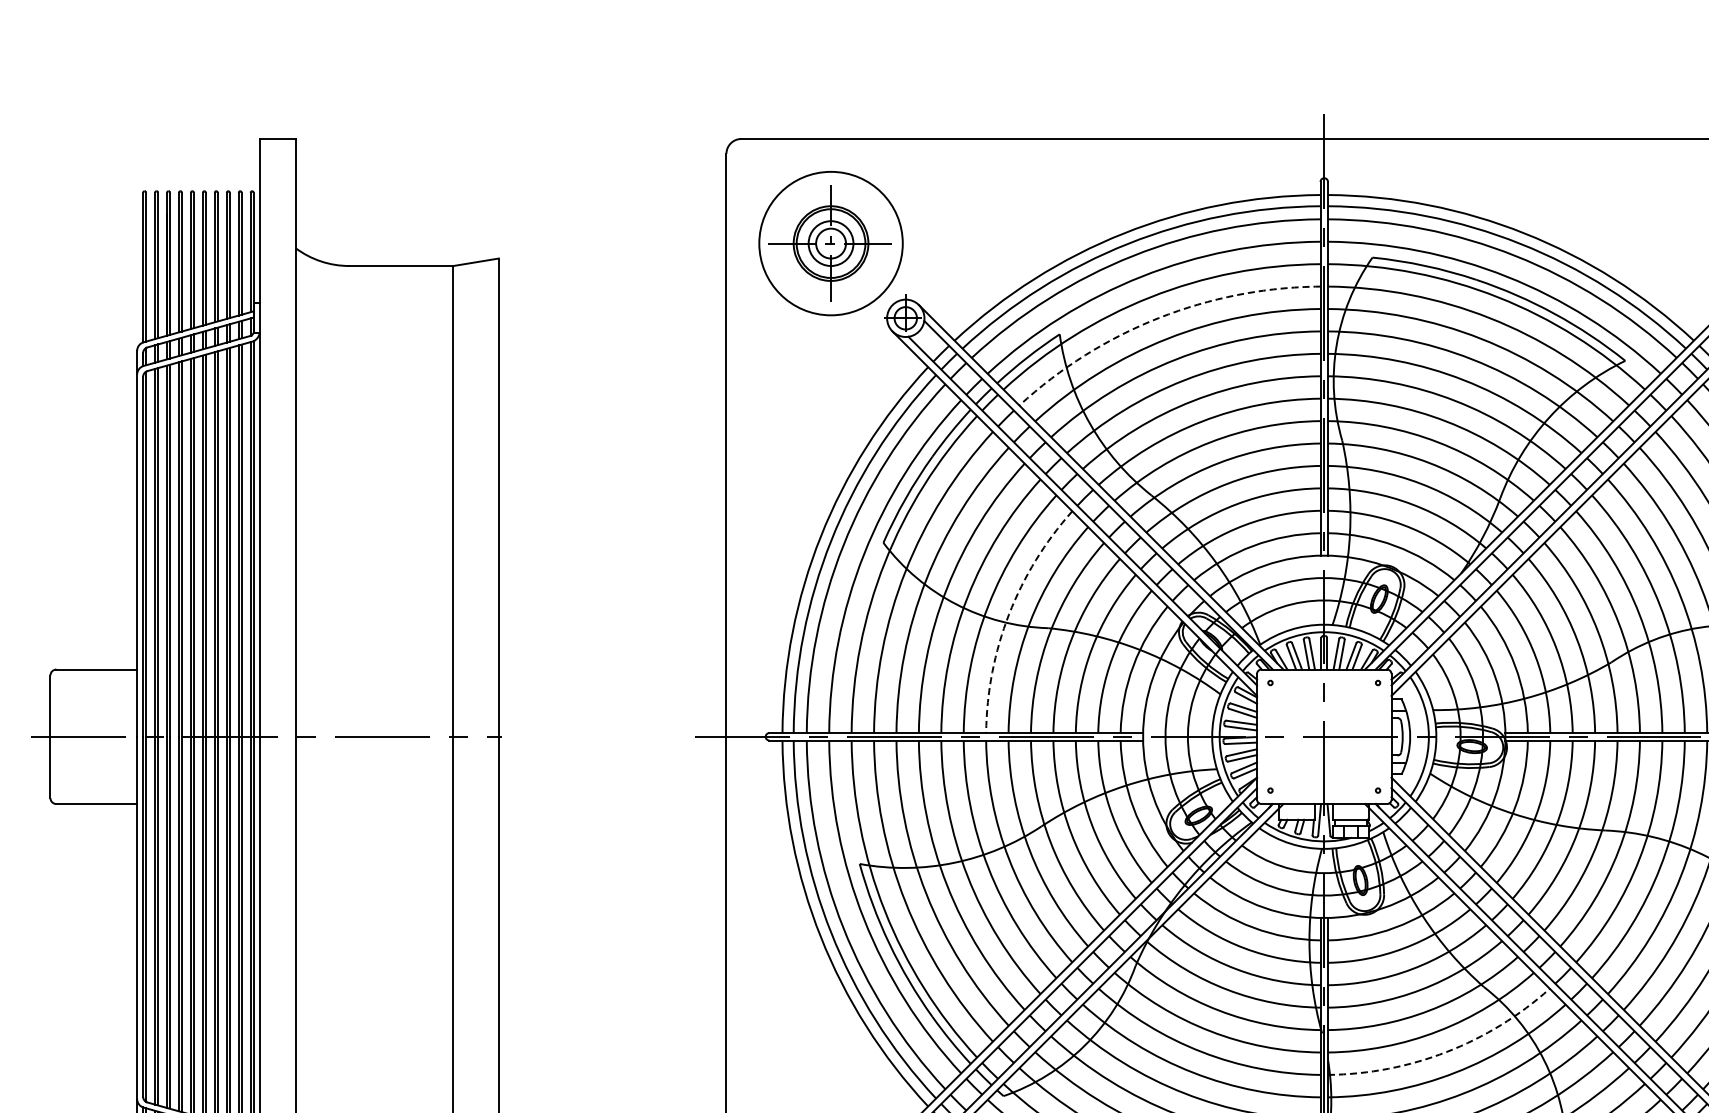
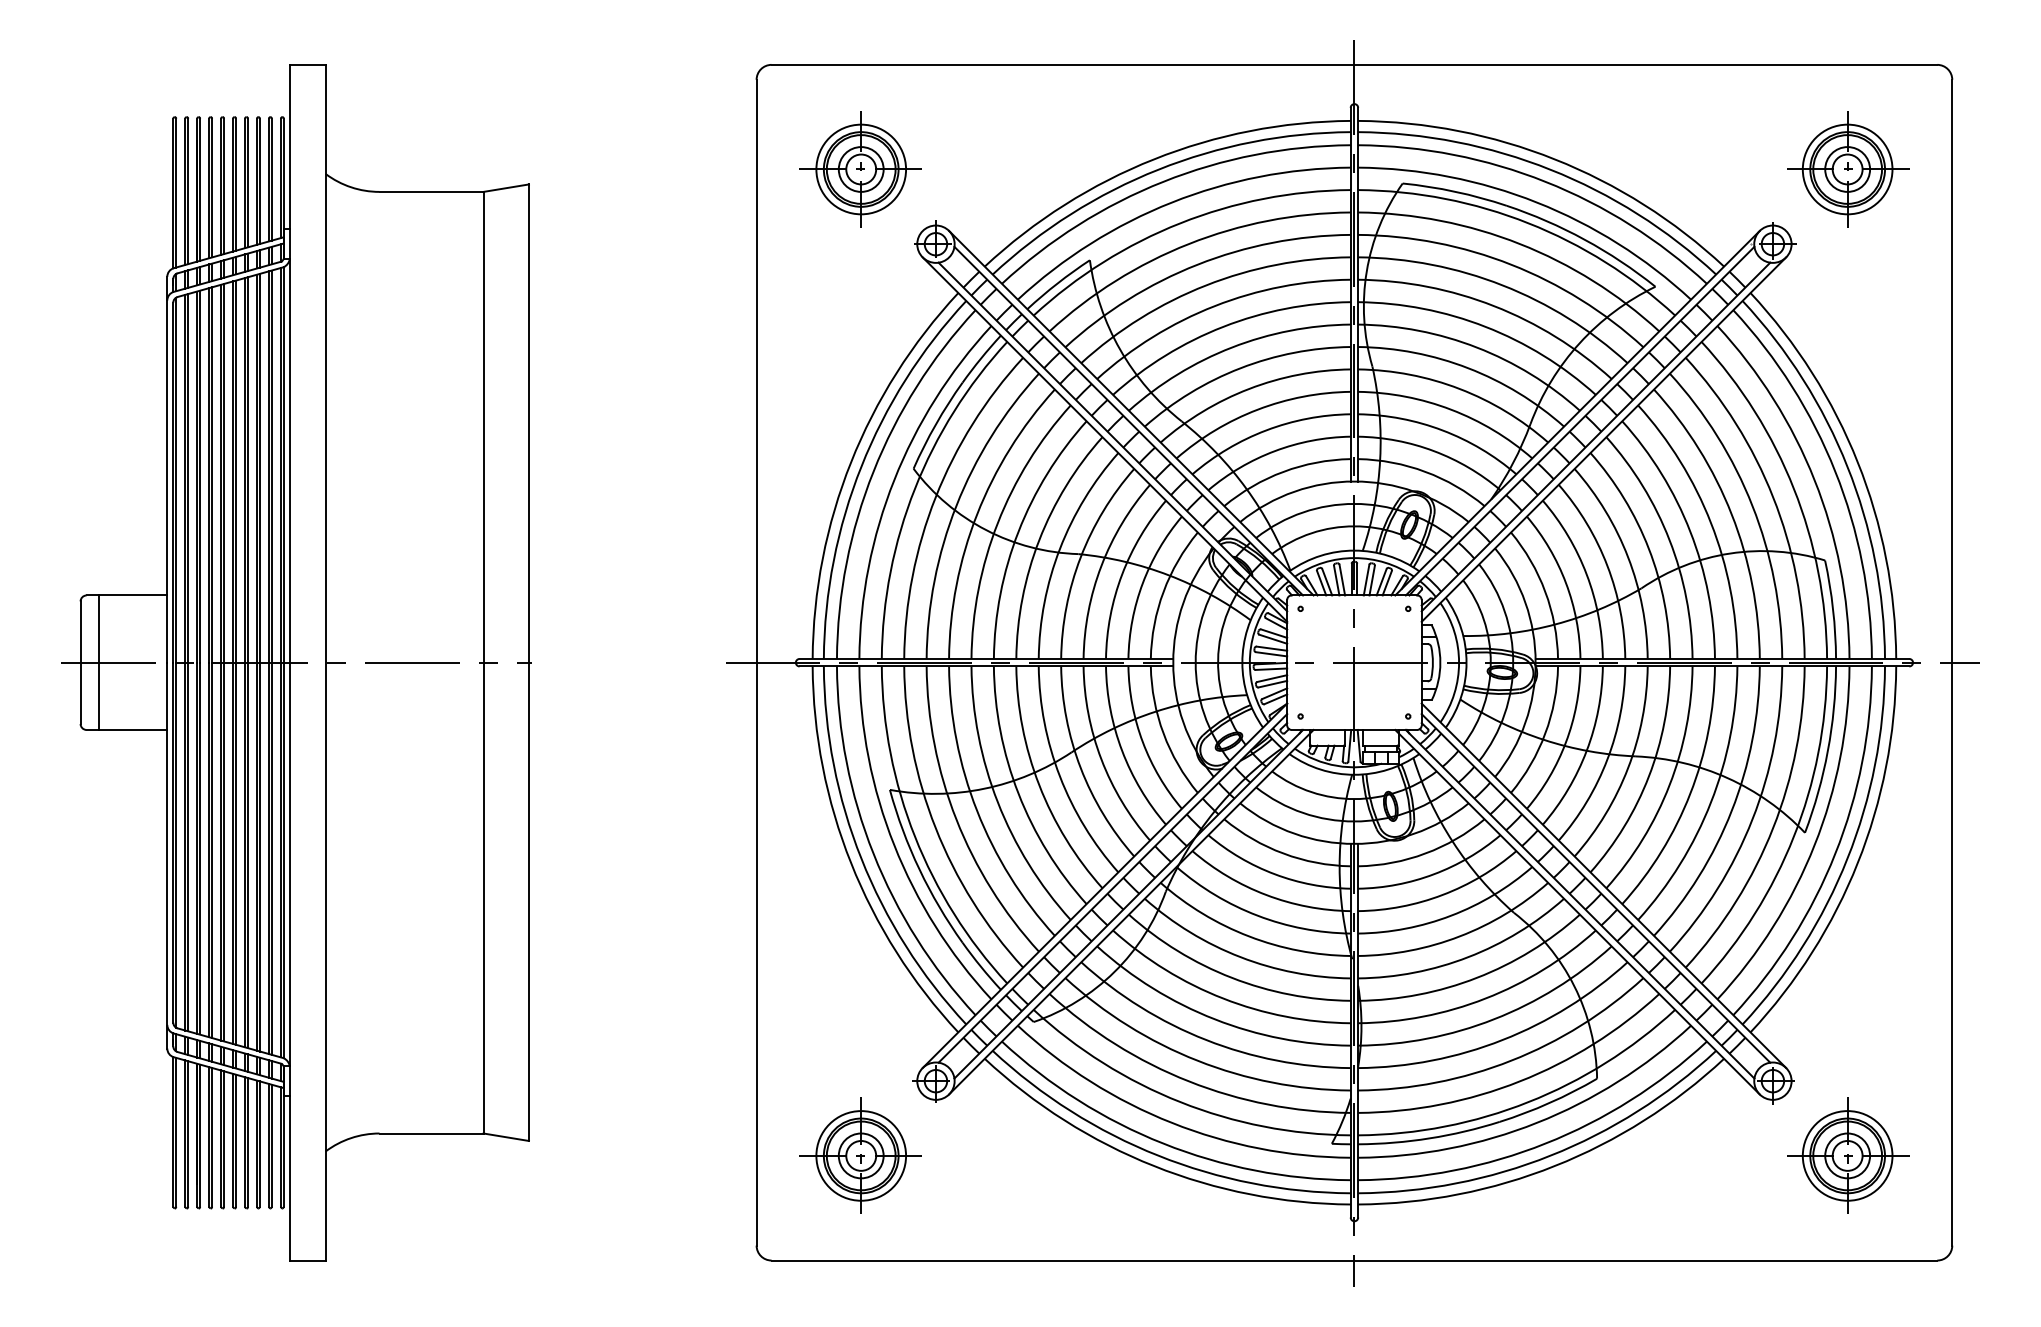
circle: (831, 243) -> (861, 169), size x0.62
arc: (1159, 317) -> (1189, 243), dashed -> solid
arc: (1009, 614) -> (1039, 540), dashed -> solid
line: (68, 736) -> (98, 662), added
arc: (1446, 1051) -> (1476, 977), dashed -> solid

